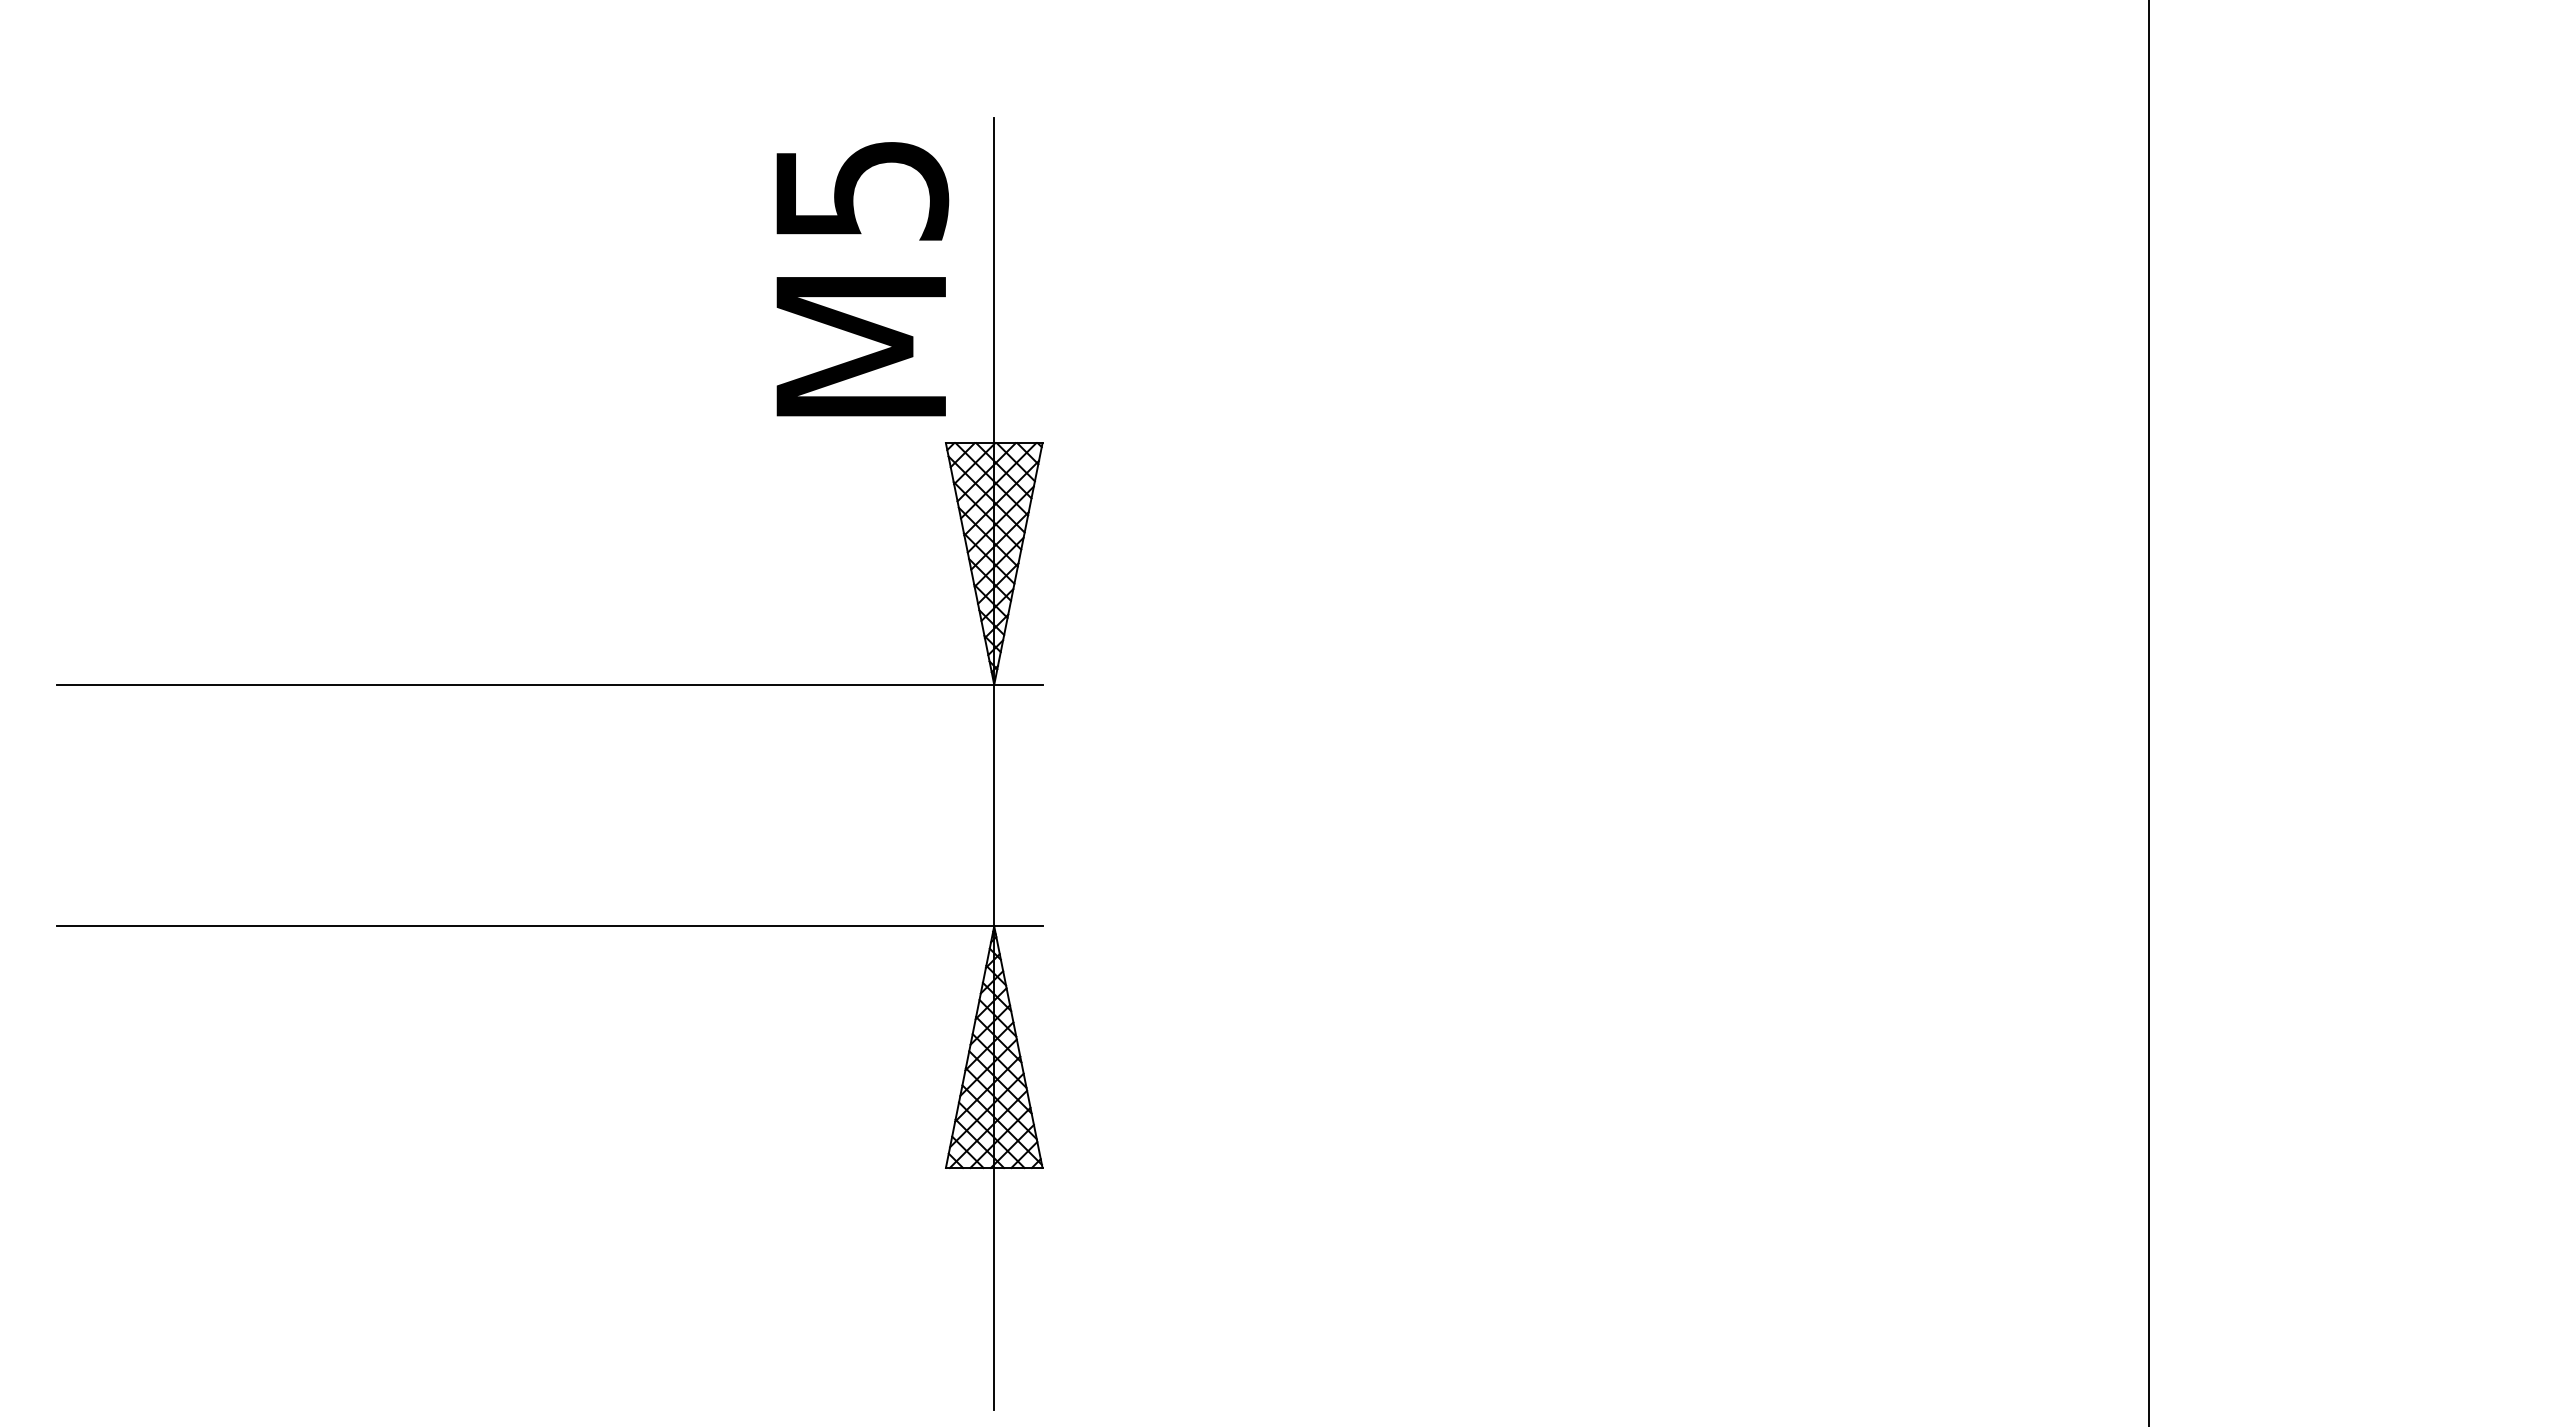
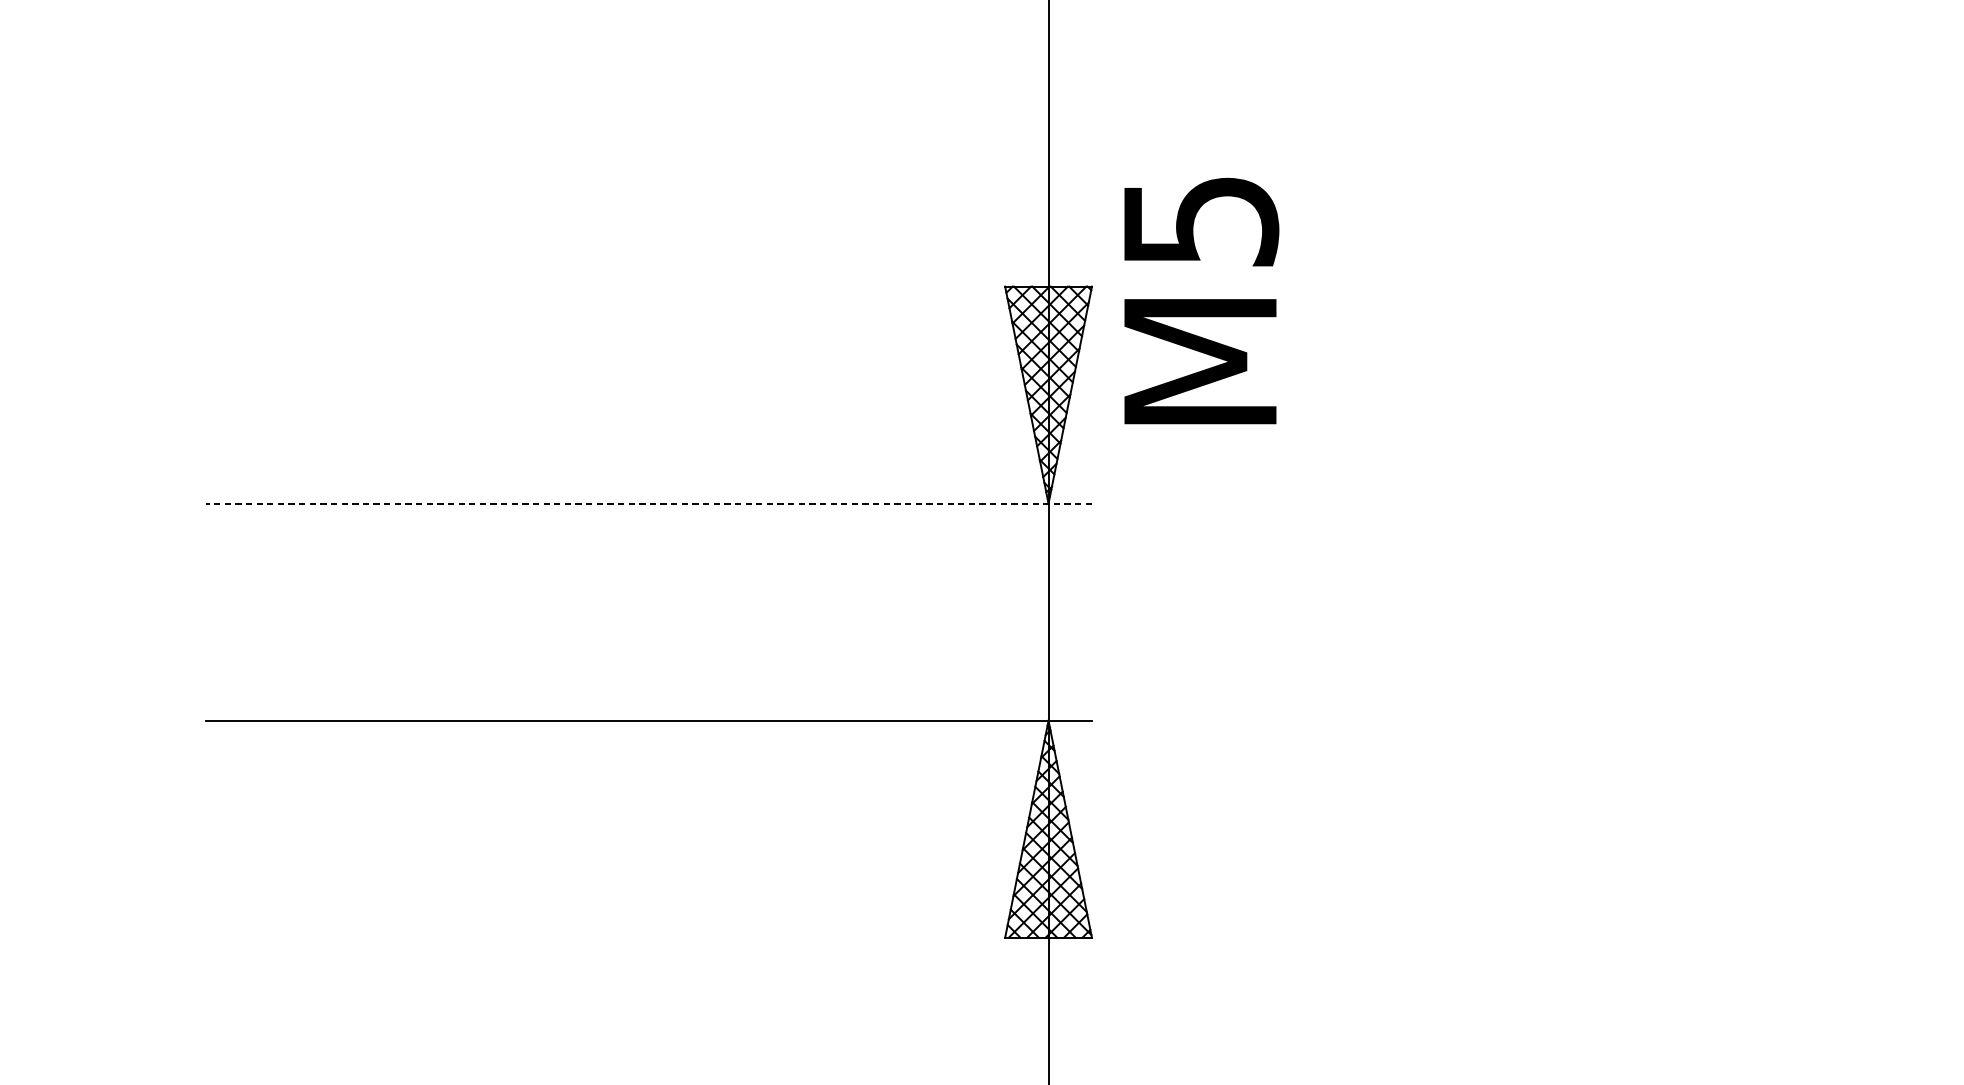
text: (862, 279) -> (1201, 301), moved
line: (549, 684) -> (649, 503), solid -> dashed

